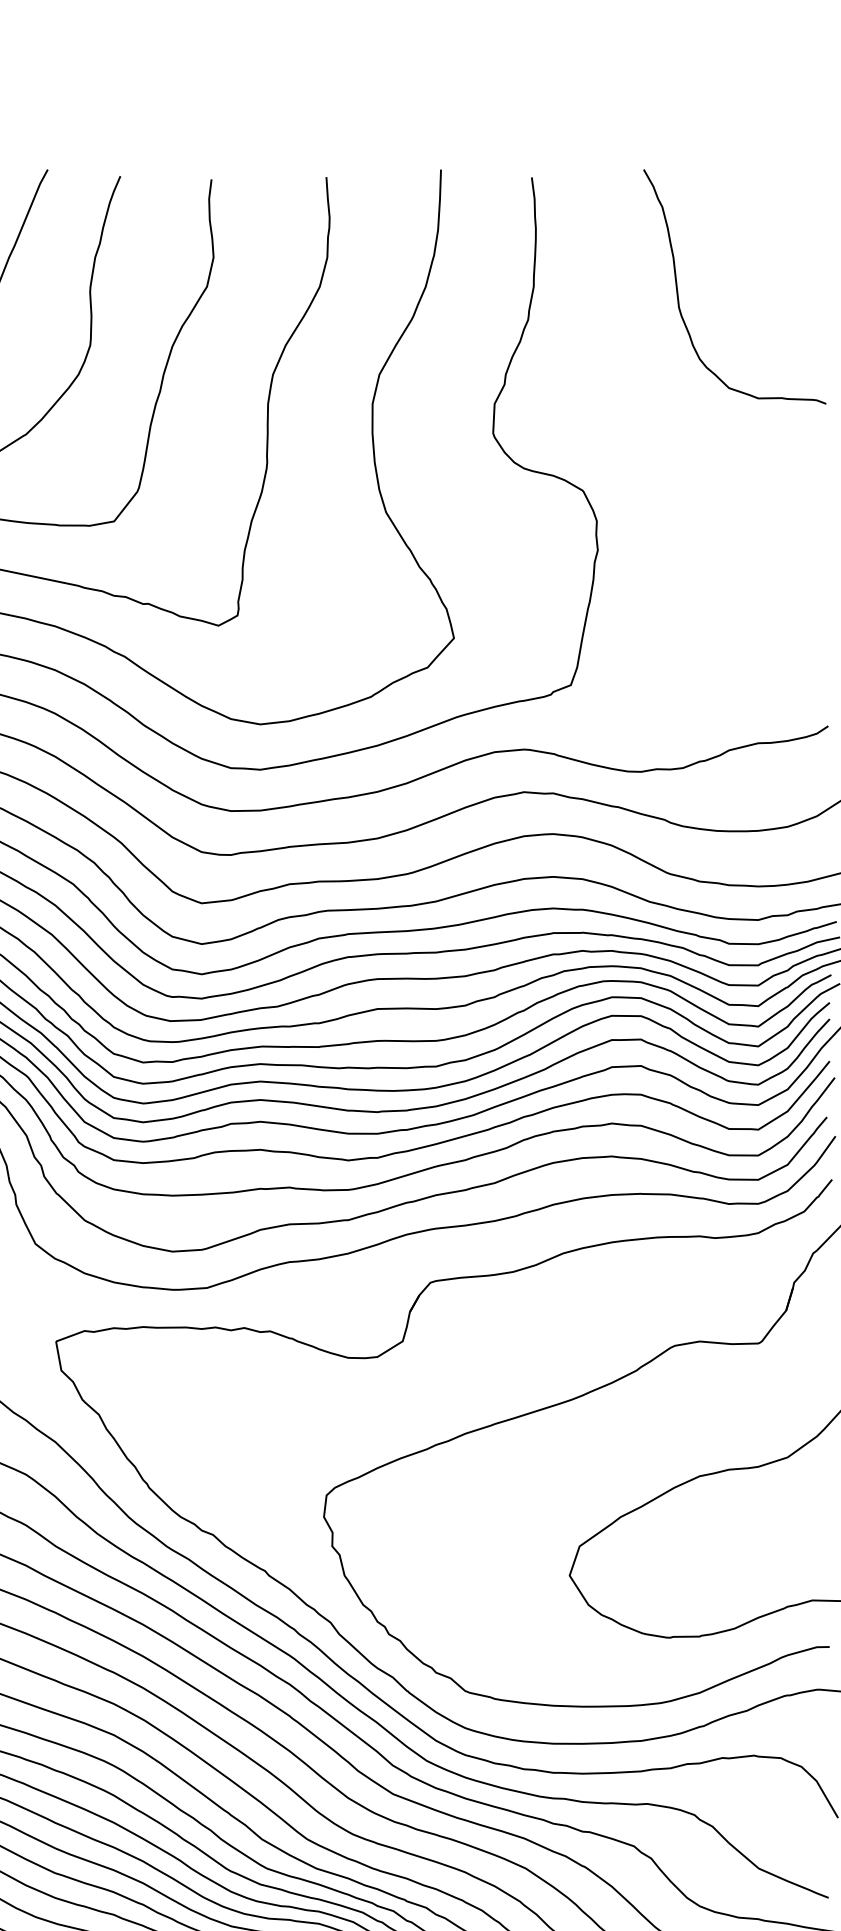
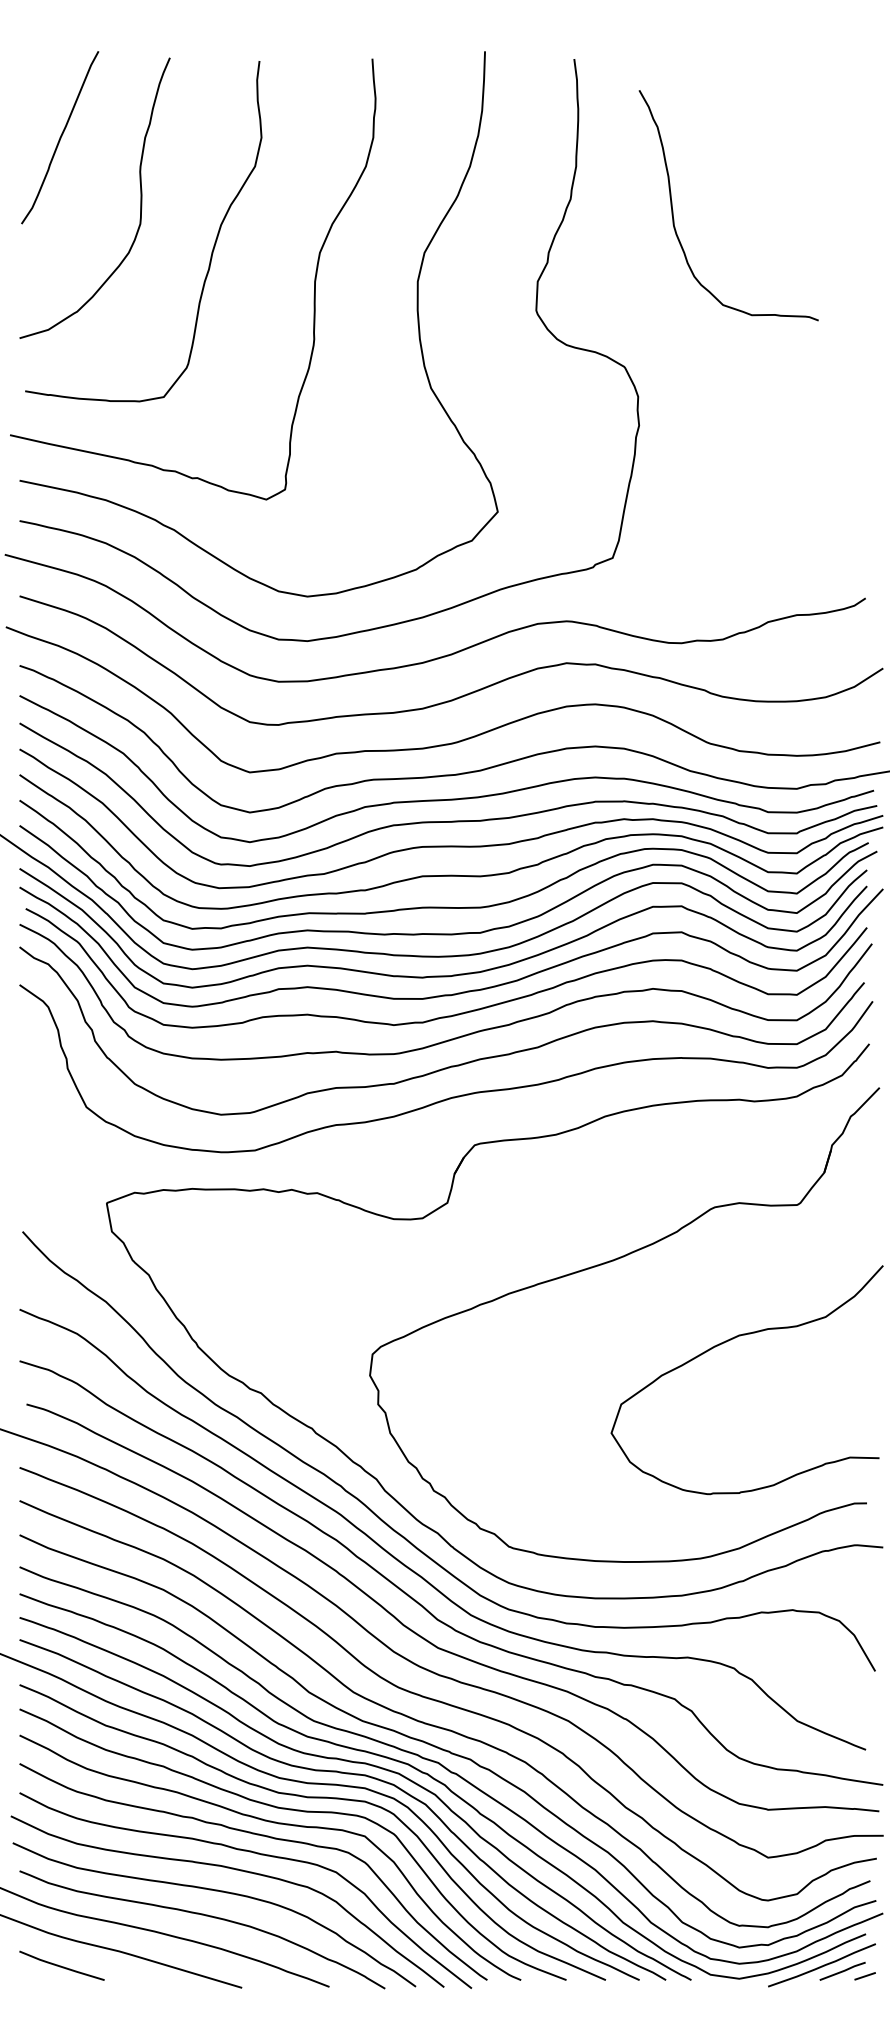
curve: (678, 291) -> (673, 210), moved

